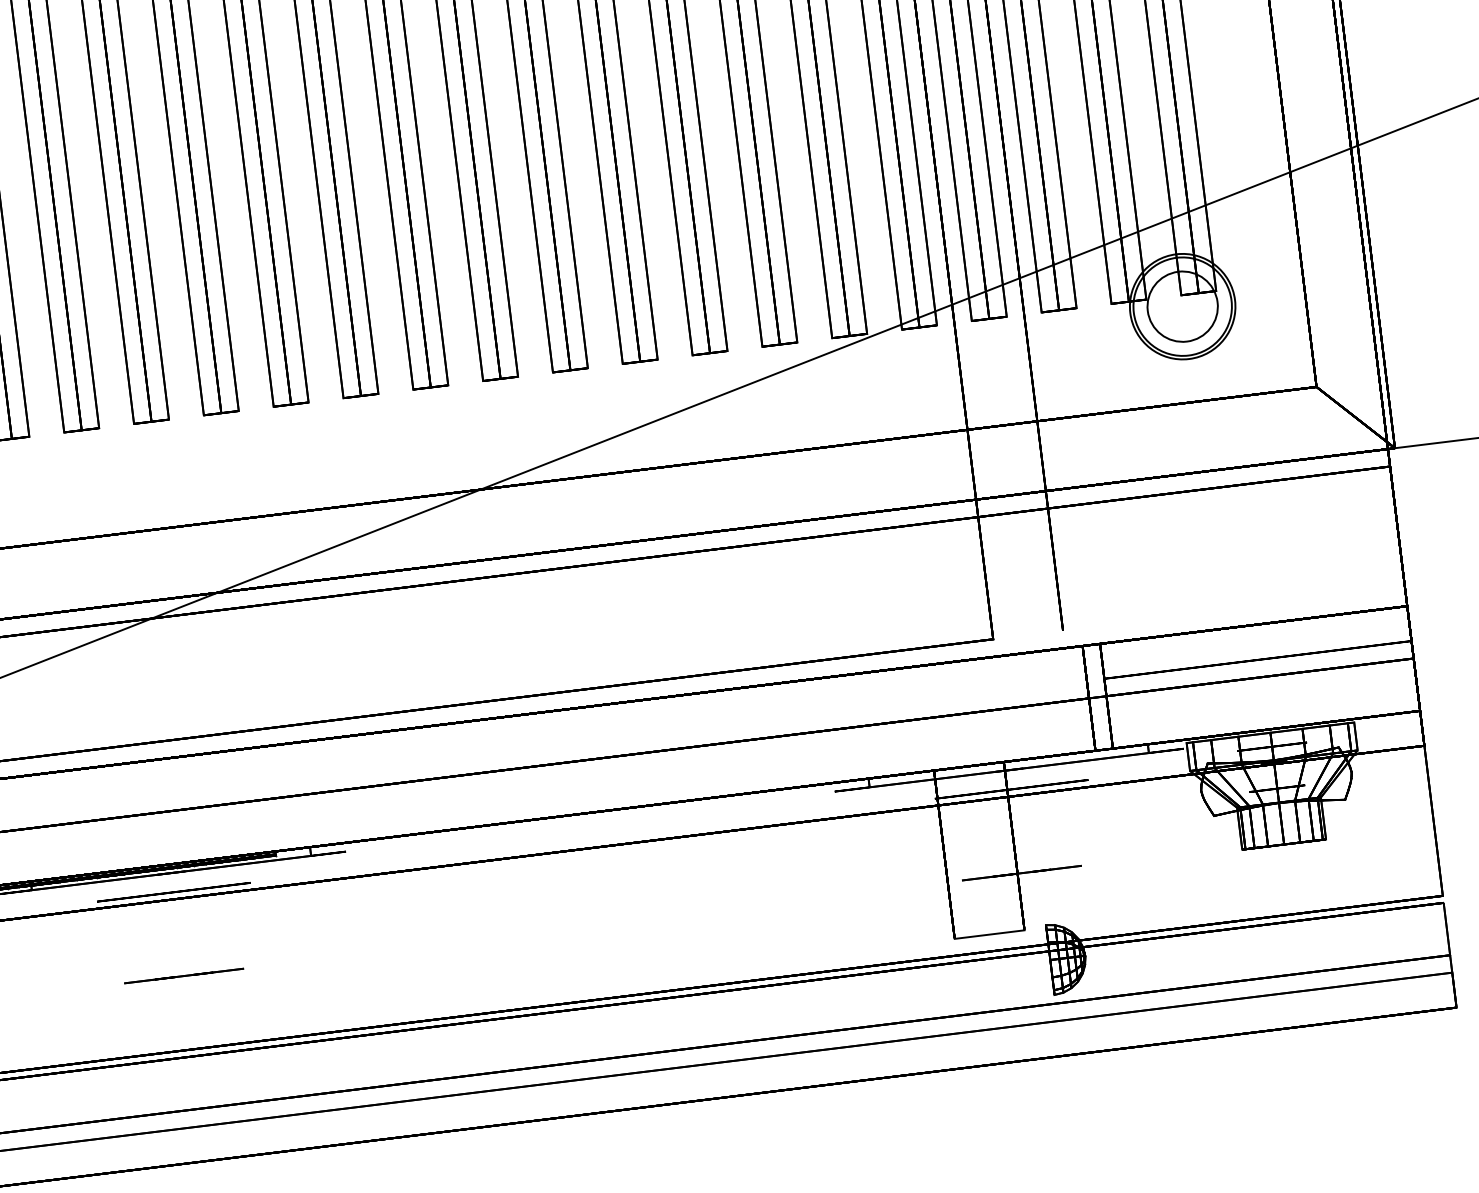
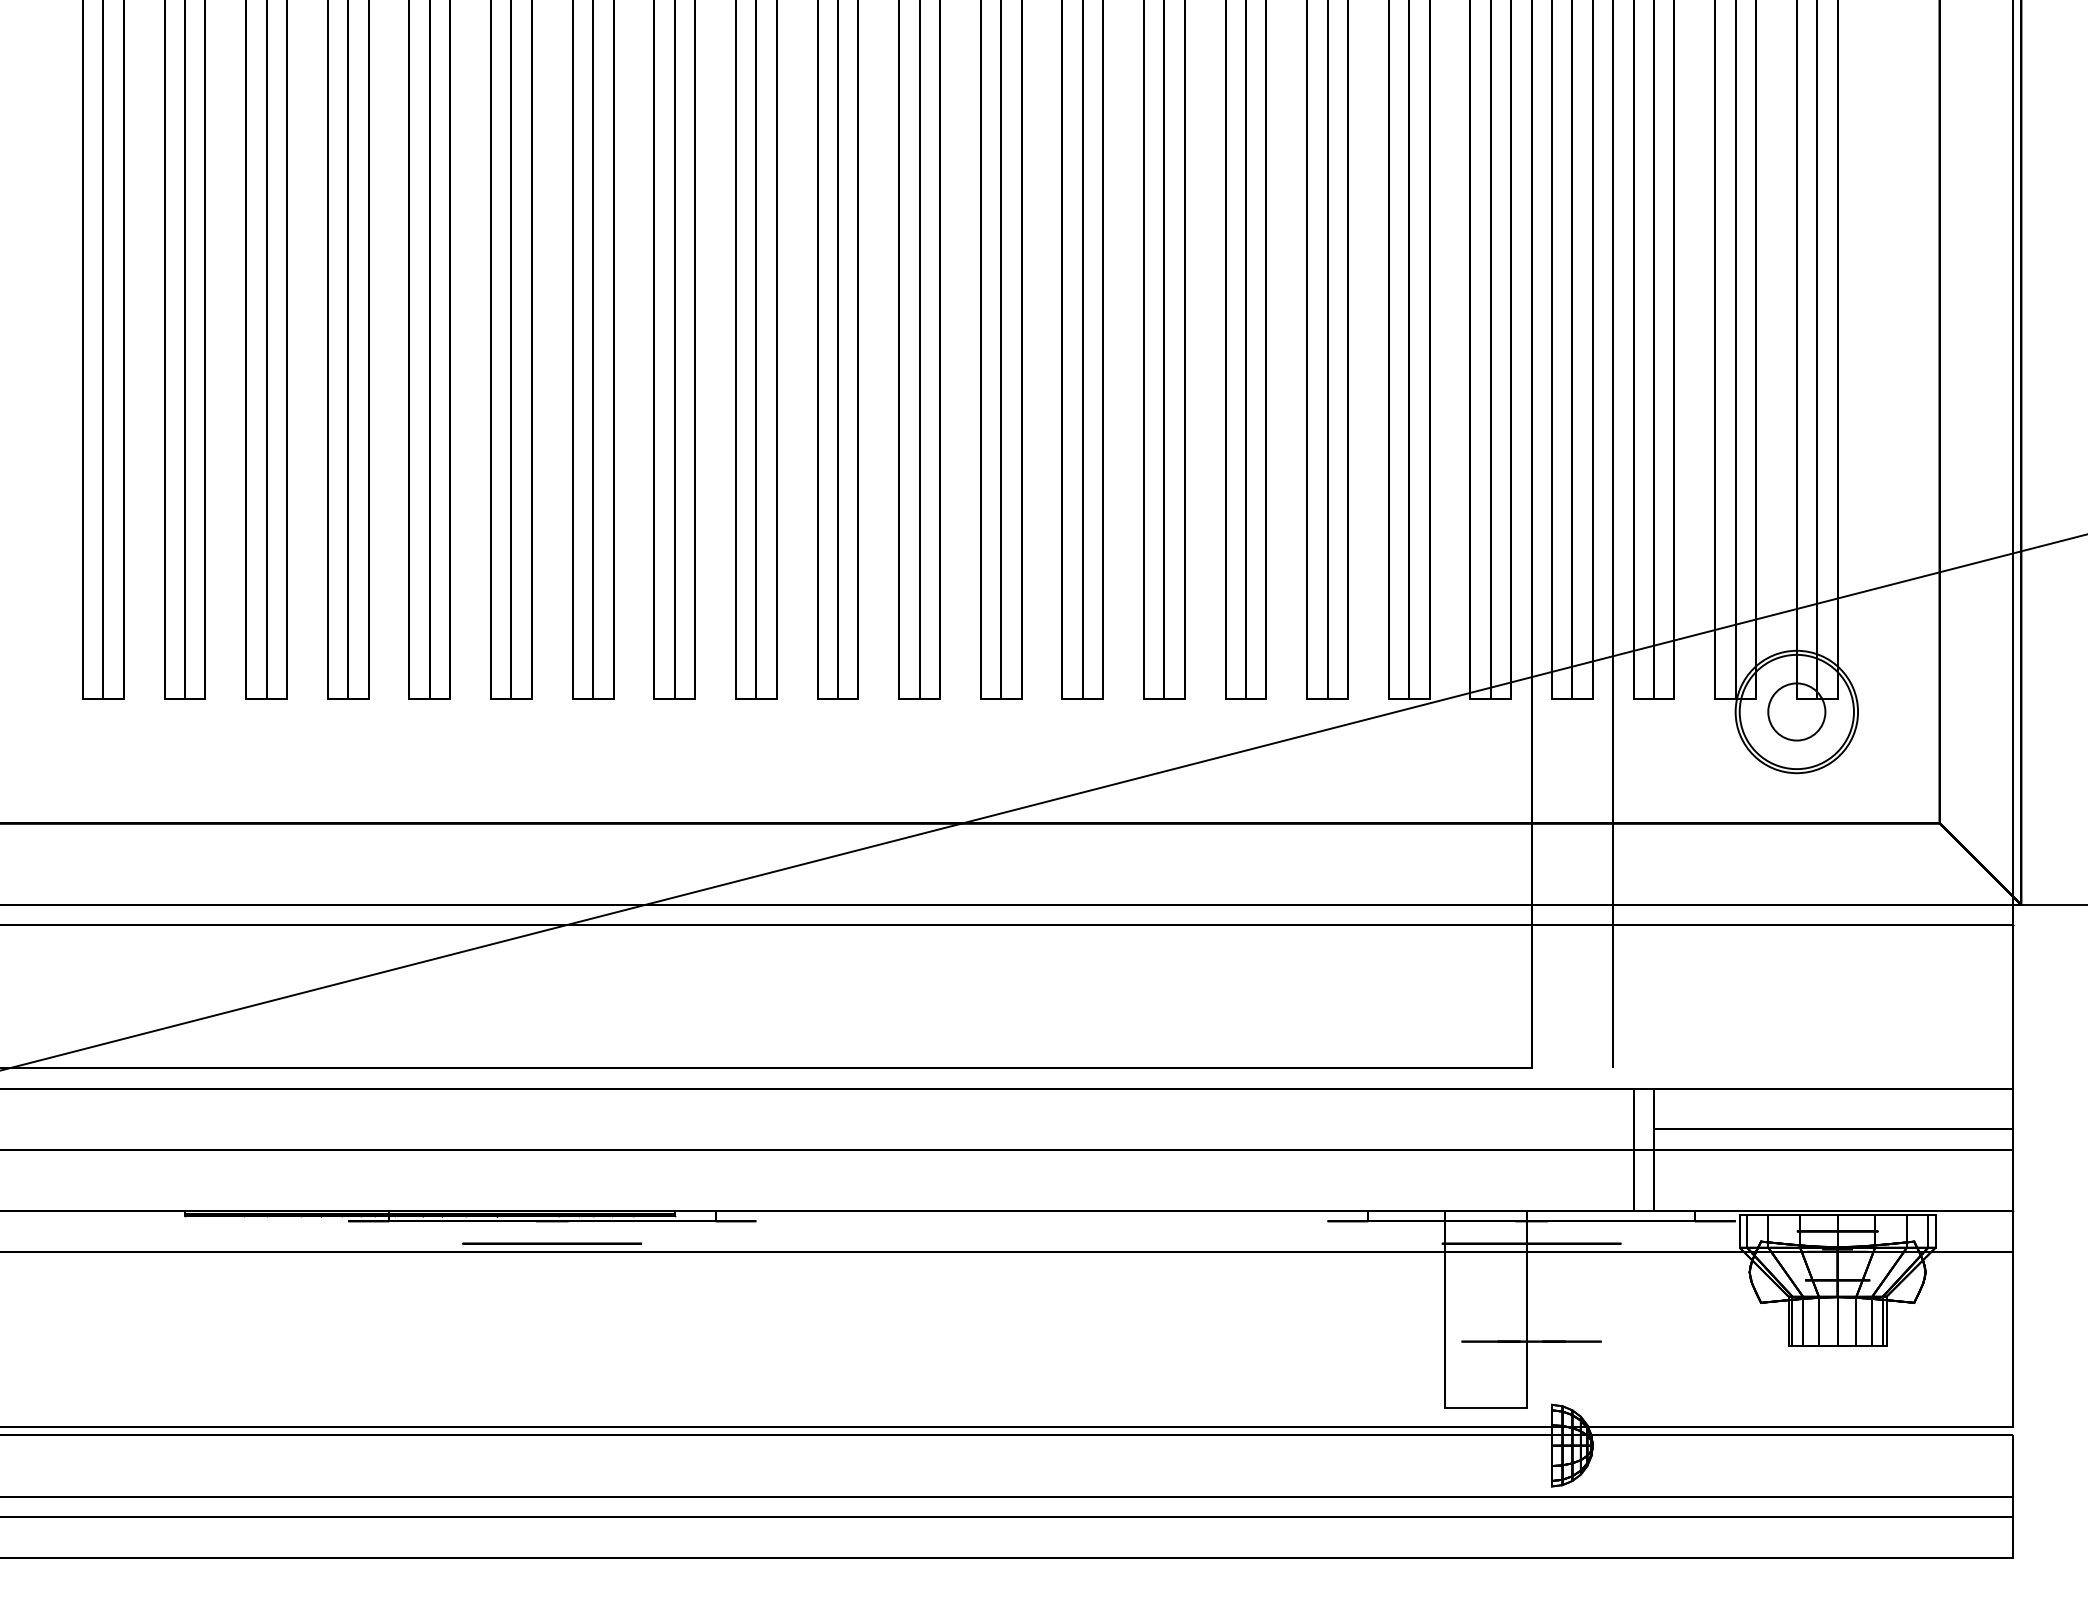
circle: (1182, 306) -> (1796, 711), size x0.7
line: (184, 975) -> (552, 1341), removed

